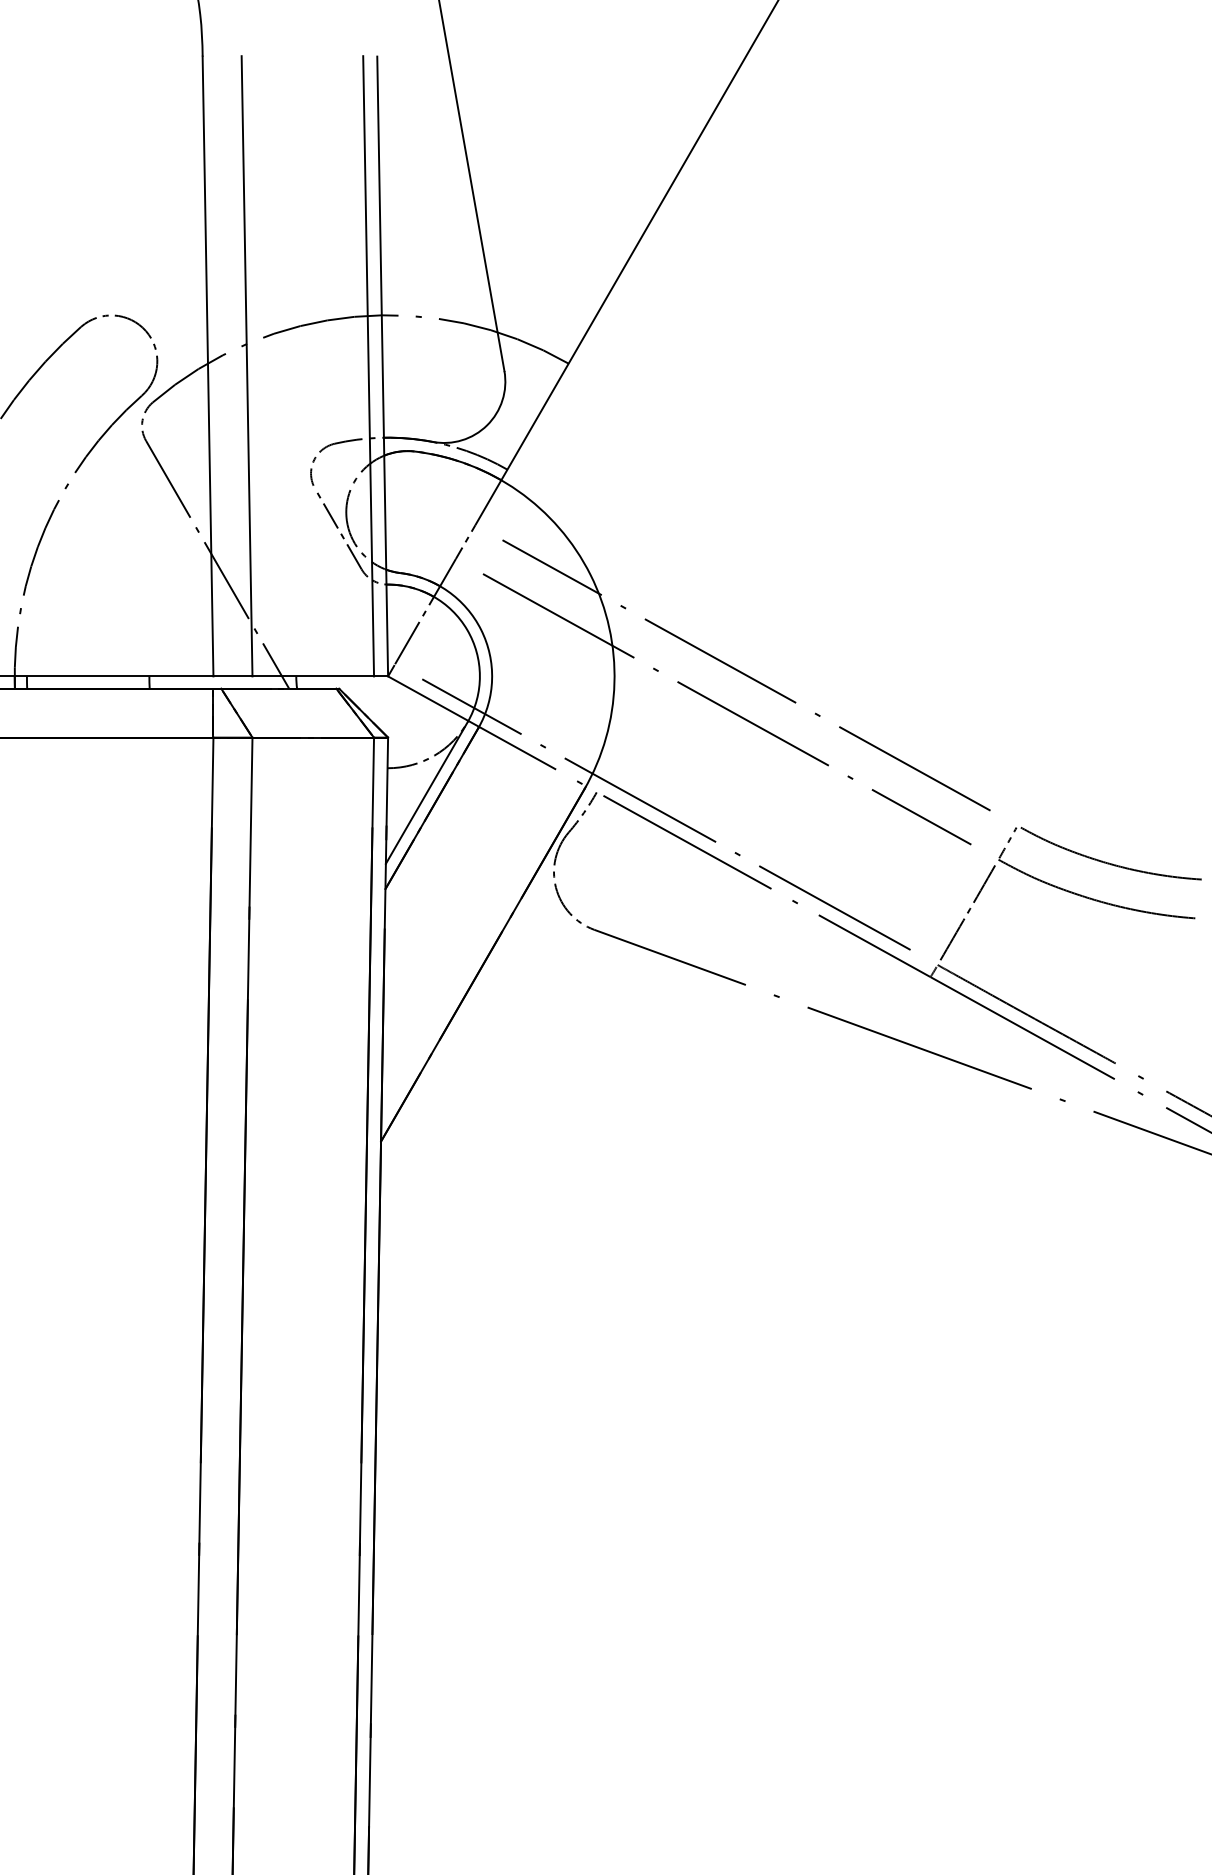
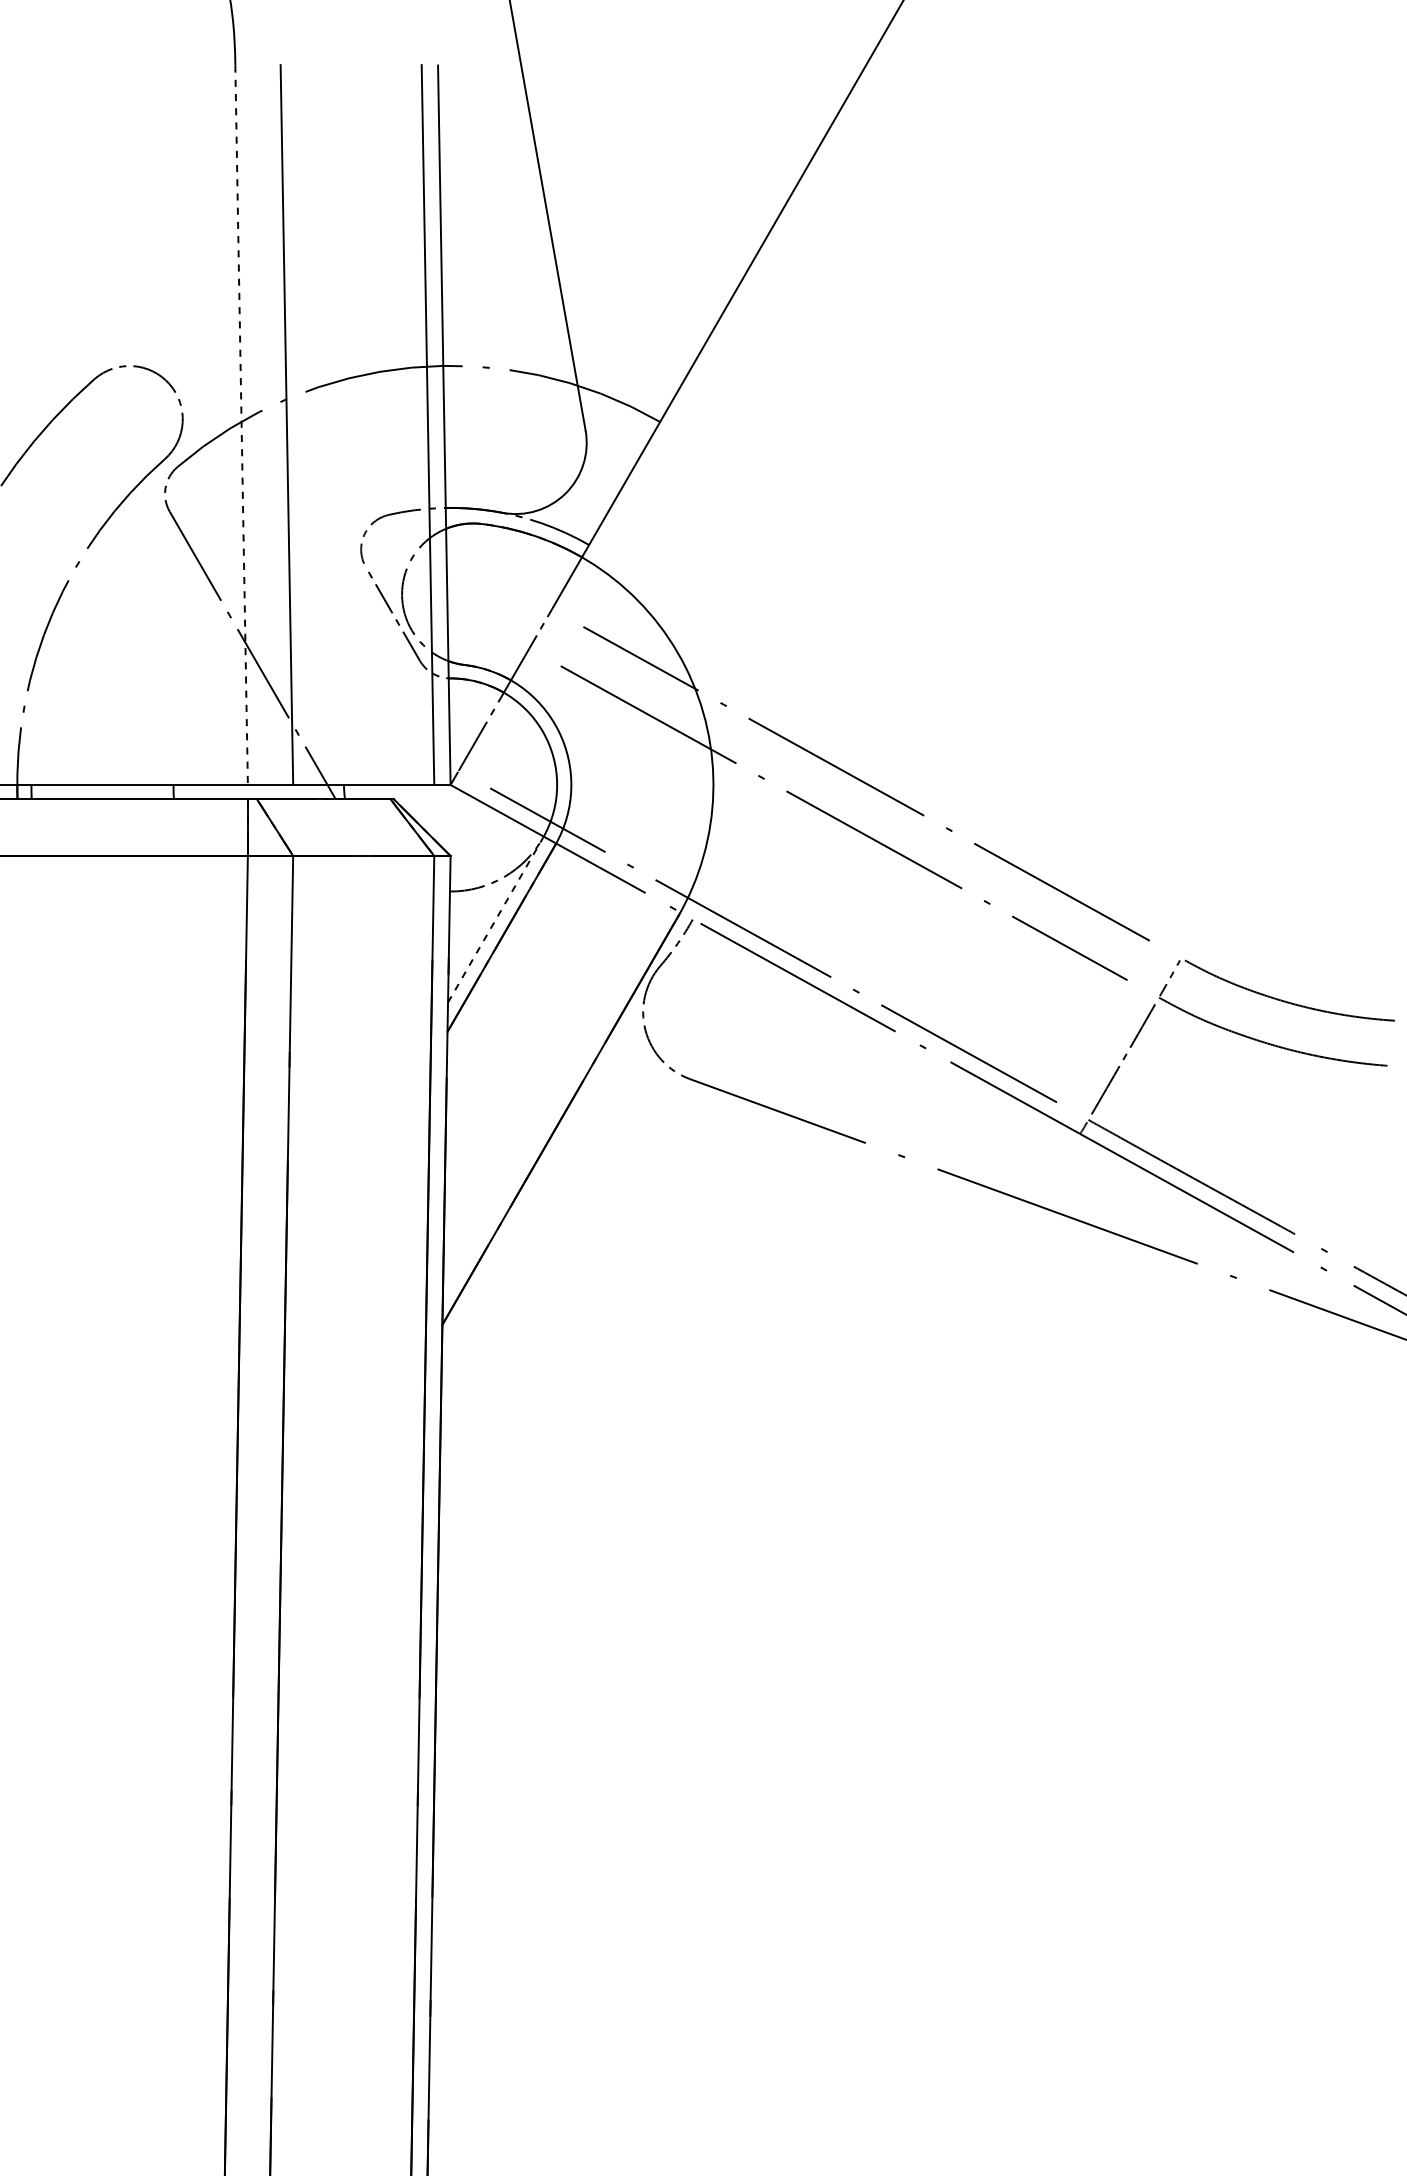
line: (207, 366) -> (241, 425), solid -> dashed
line: (426, 793) -> (495, 920), solid -> dashed

